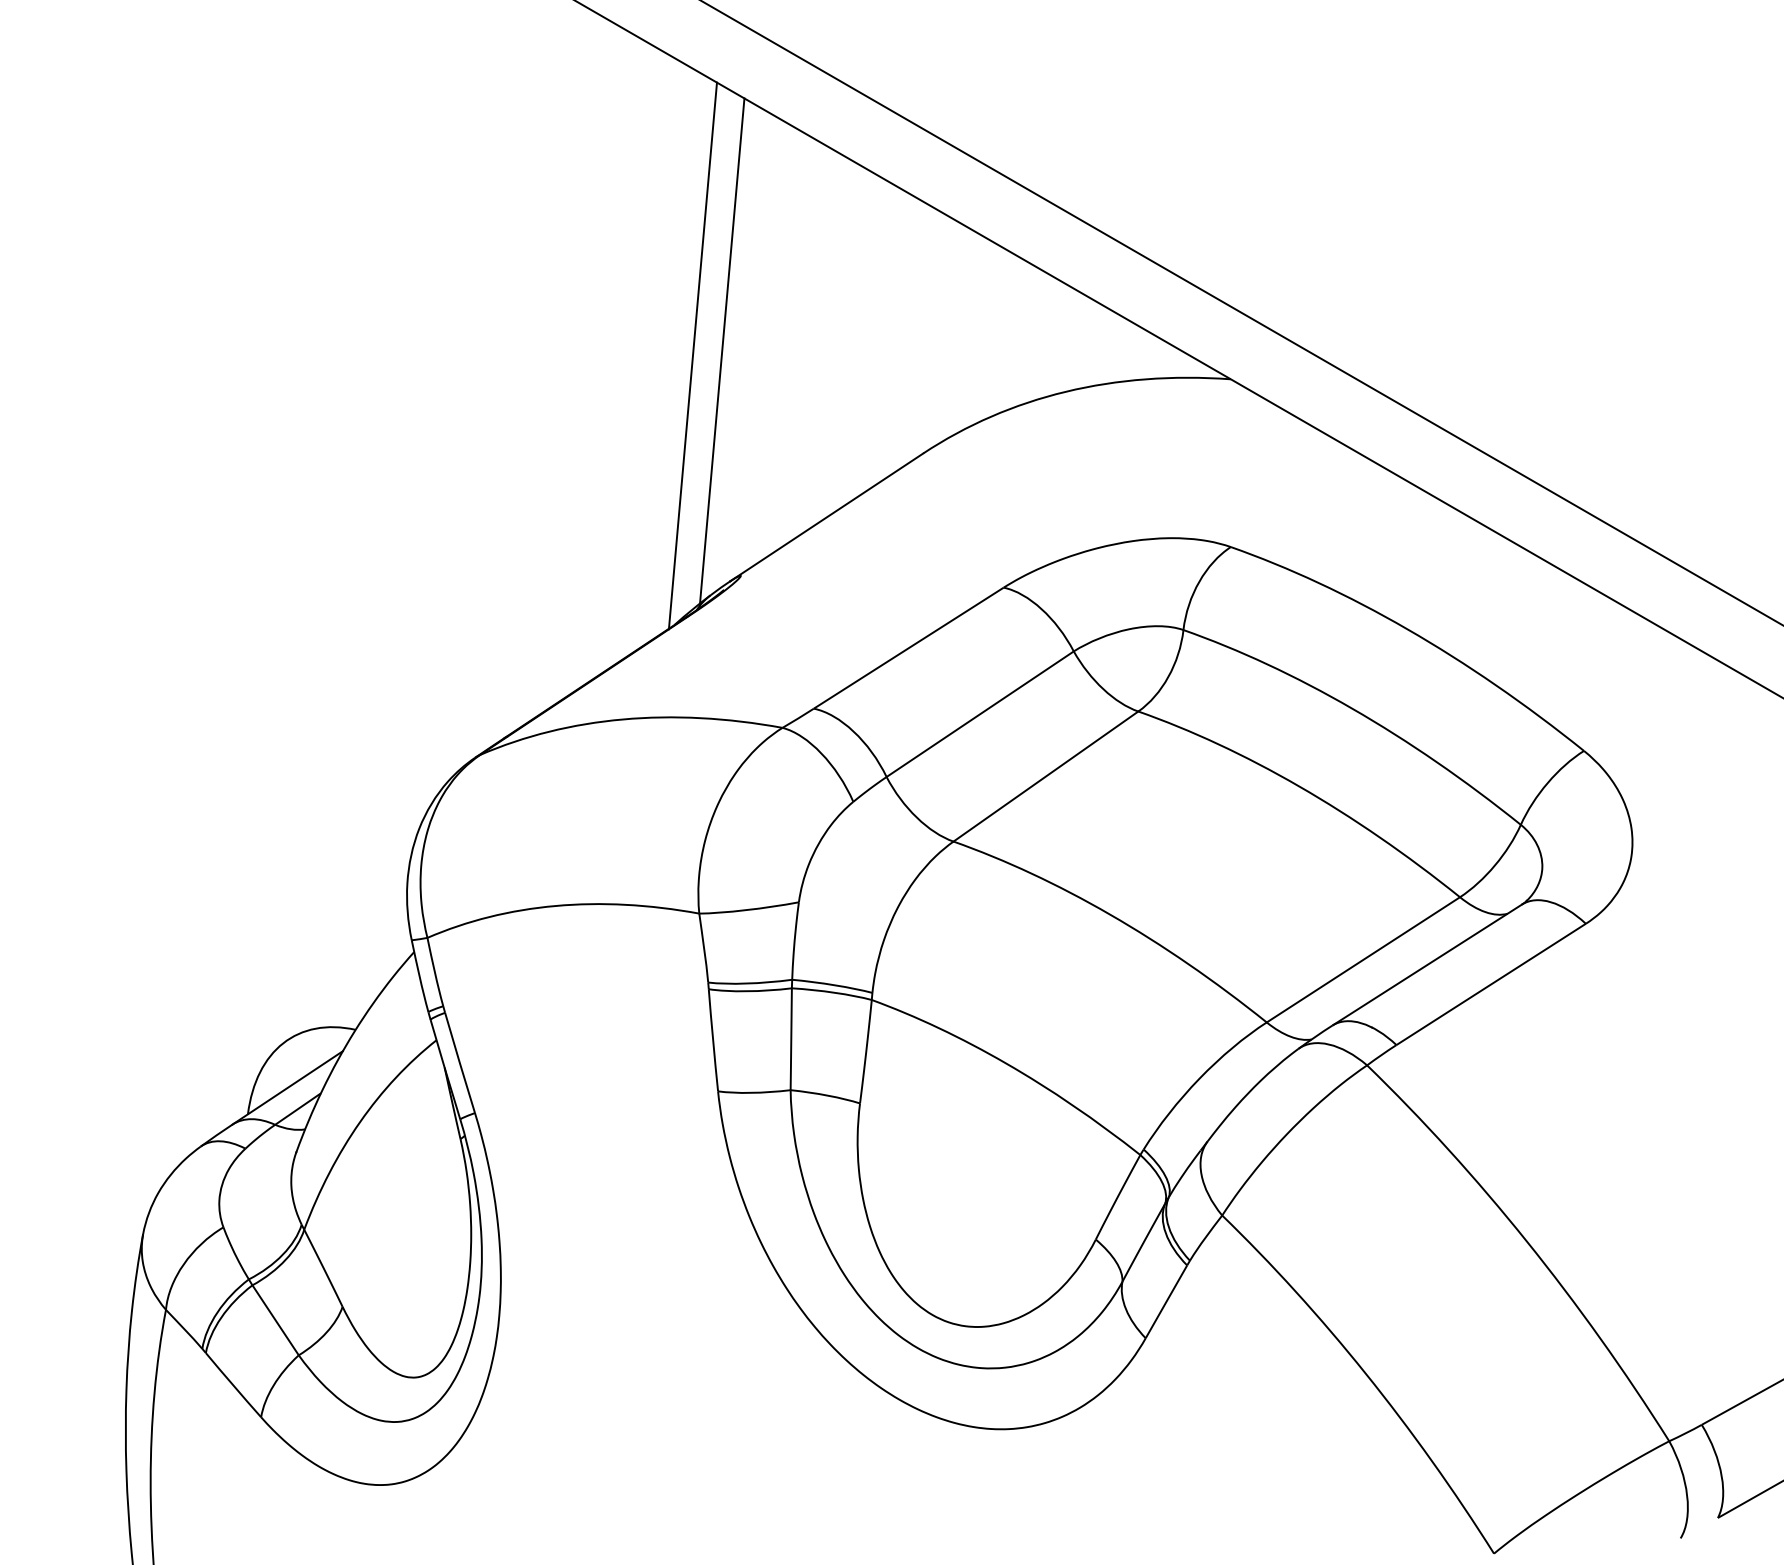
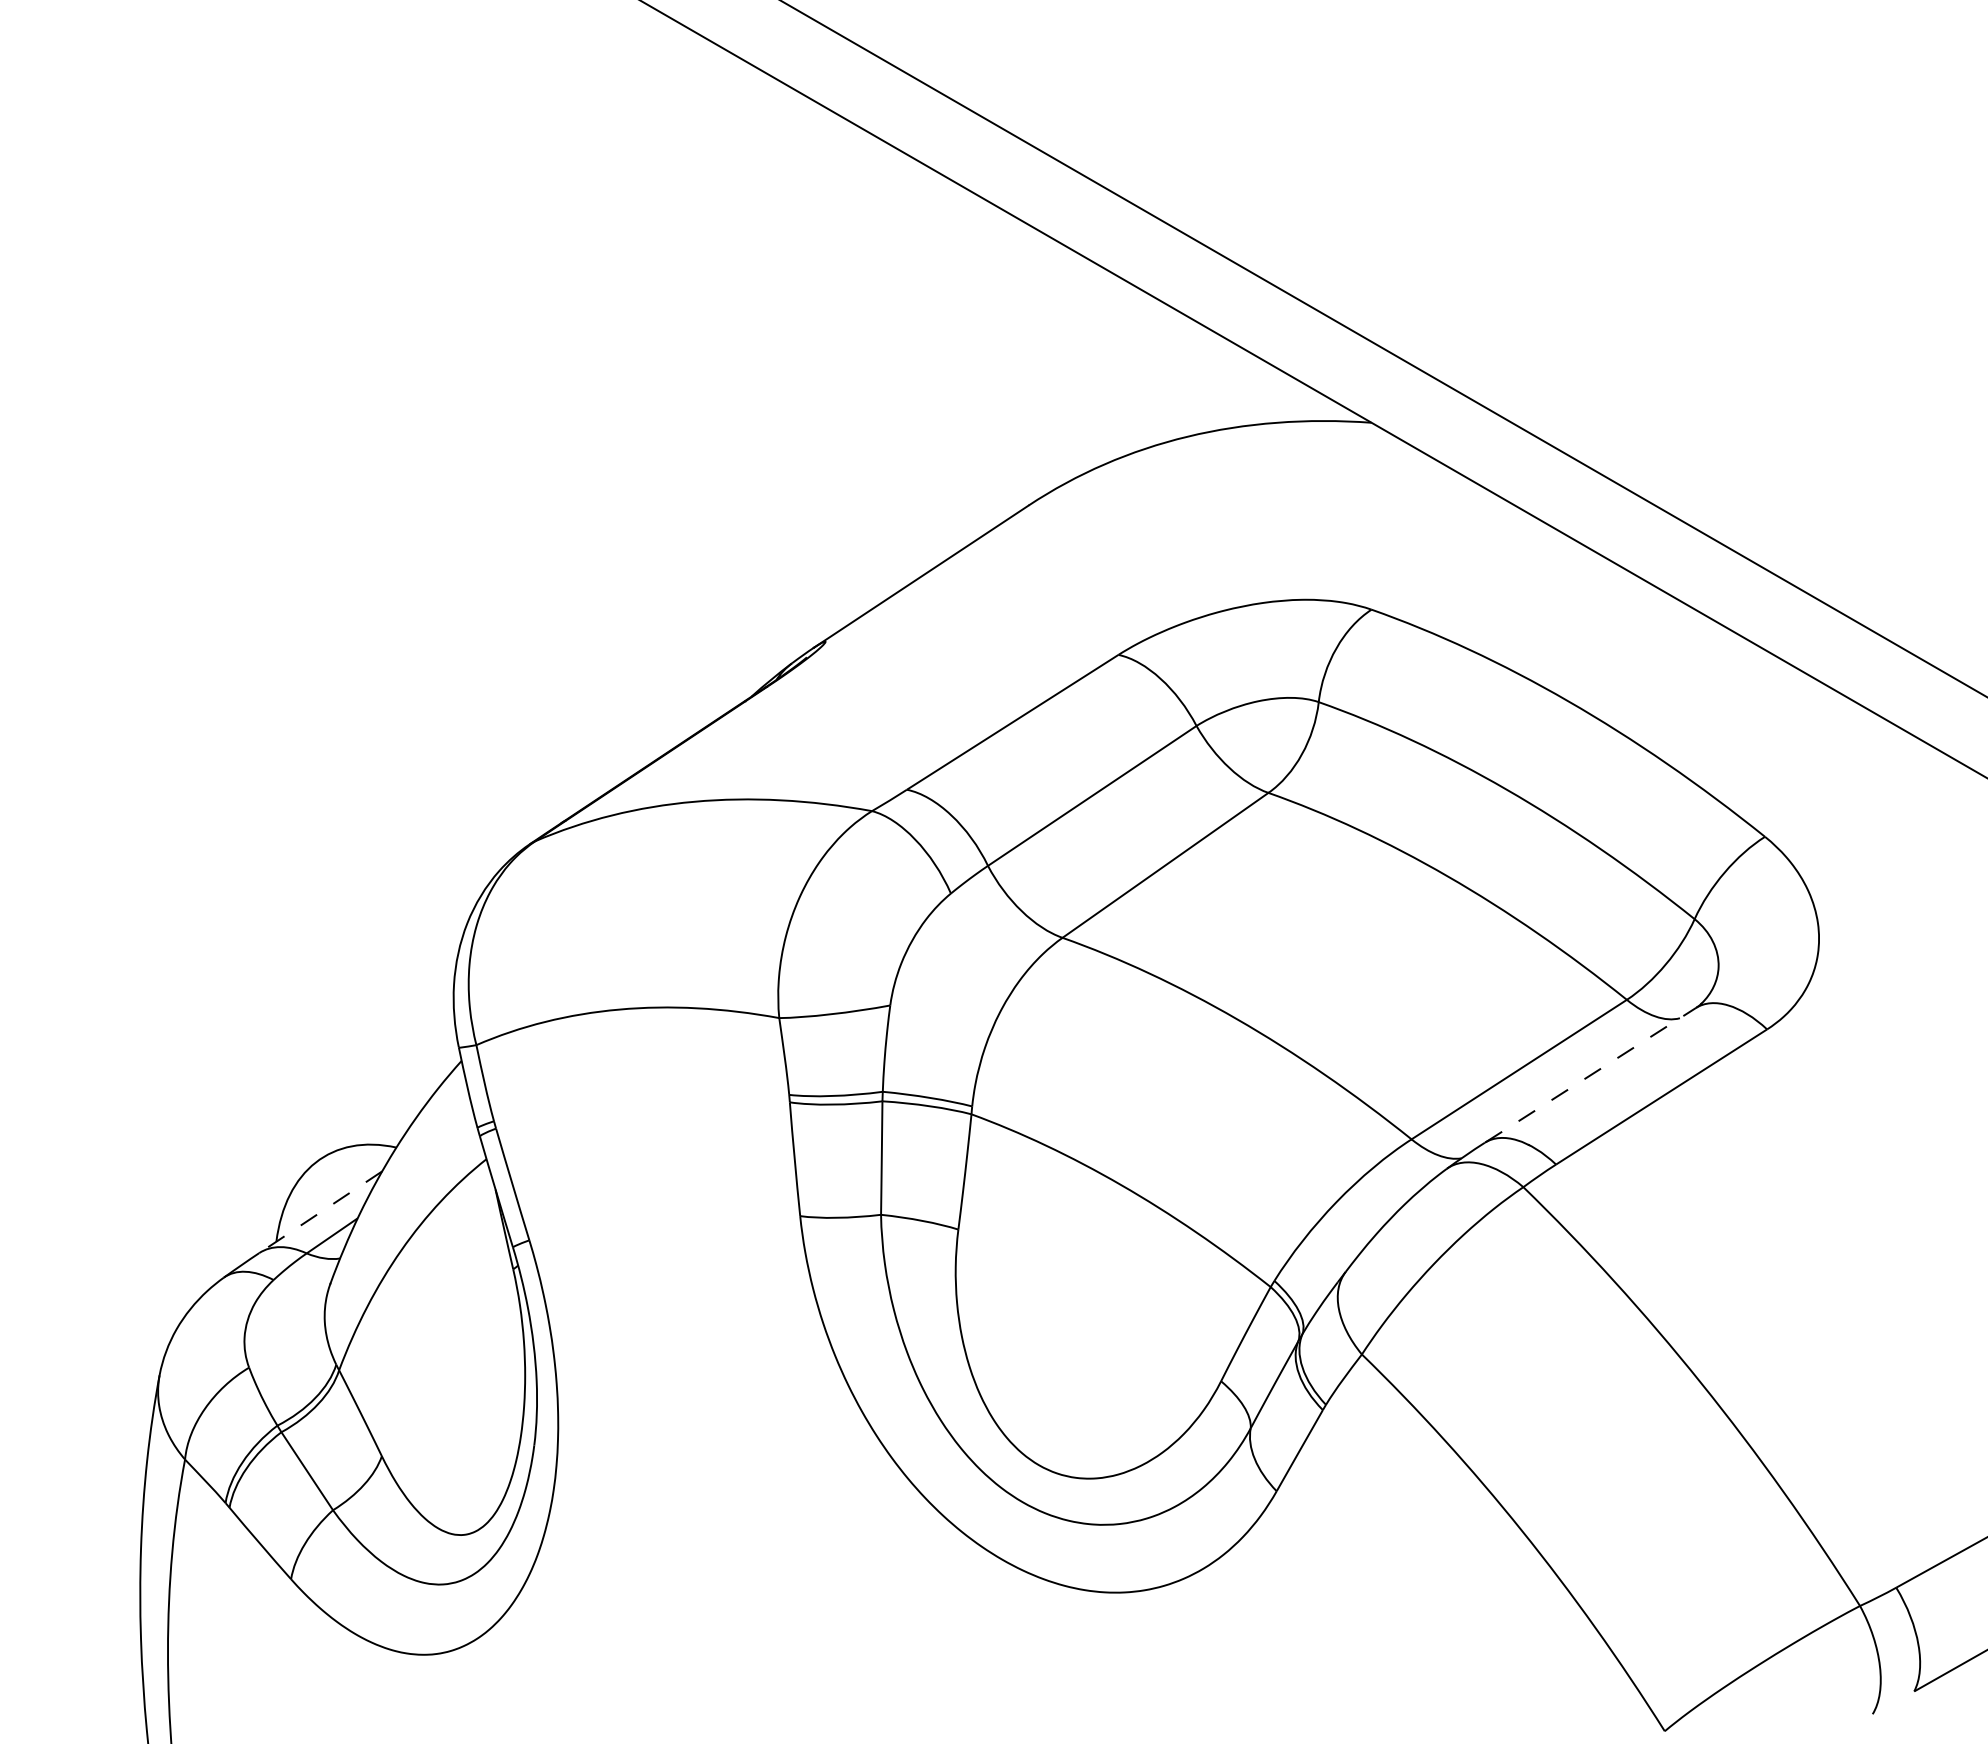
line: (721, 350) -> (804, 390), removed
line: (693, 355) -> (772, 396), removed
line: (1427, 965) -> (1590, 1075), solid -> dashed
line: (287, 1088) -> (320, 1212), solid -> dashed

